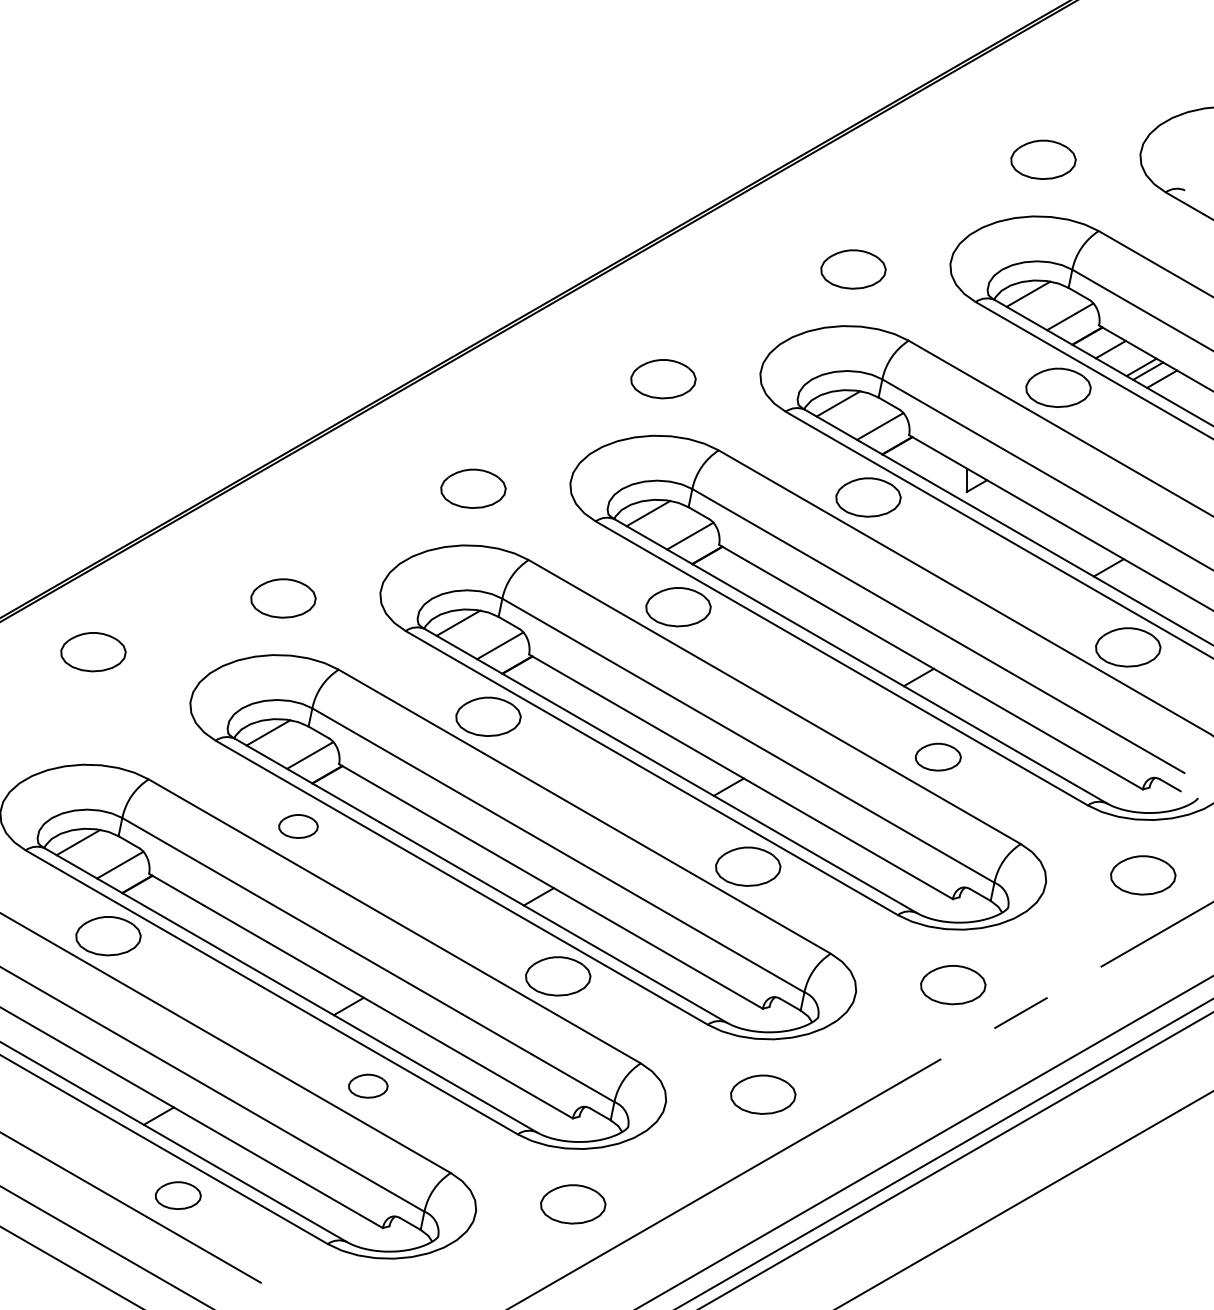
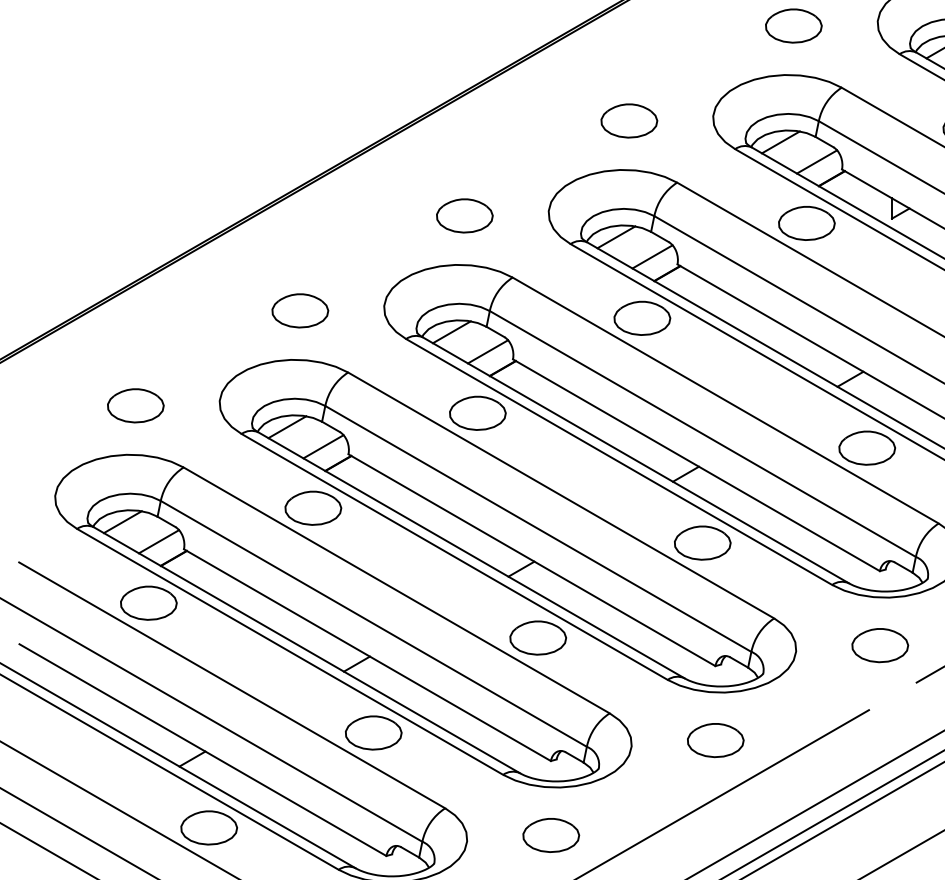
part: (93, 652) -> (135, 406), moved
part: (938, 757) -> (867, 448), size x1.43
part: (298, 826) -> (313, 508), size x1.67
part: (368, 1086) -> (373, 733), size x1.67
part: (178, 1195) -> (209, 827), size x1.43

